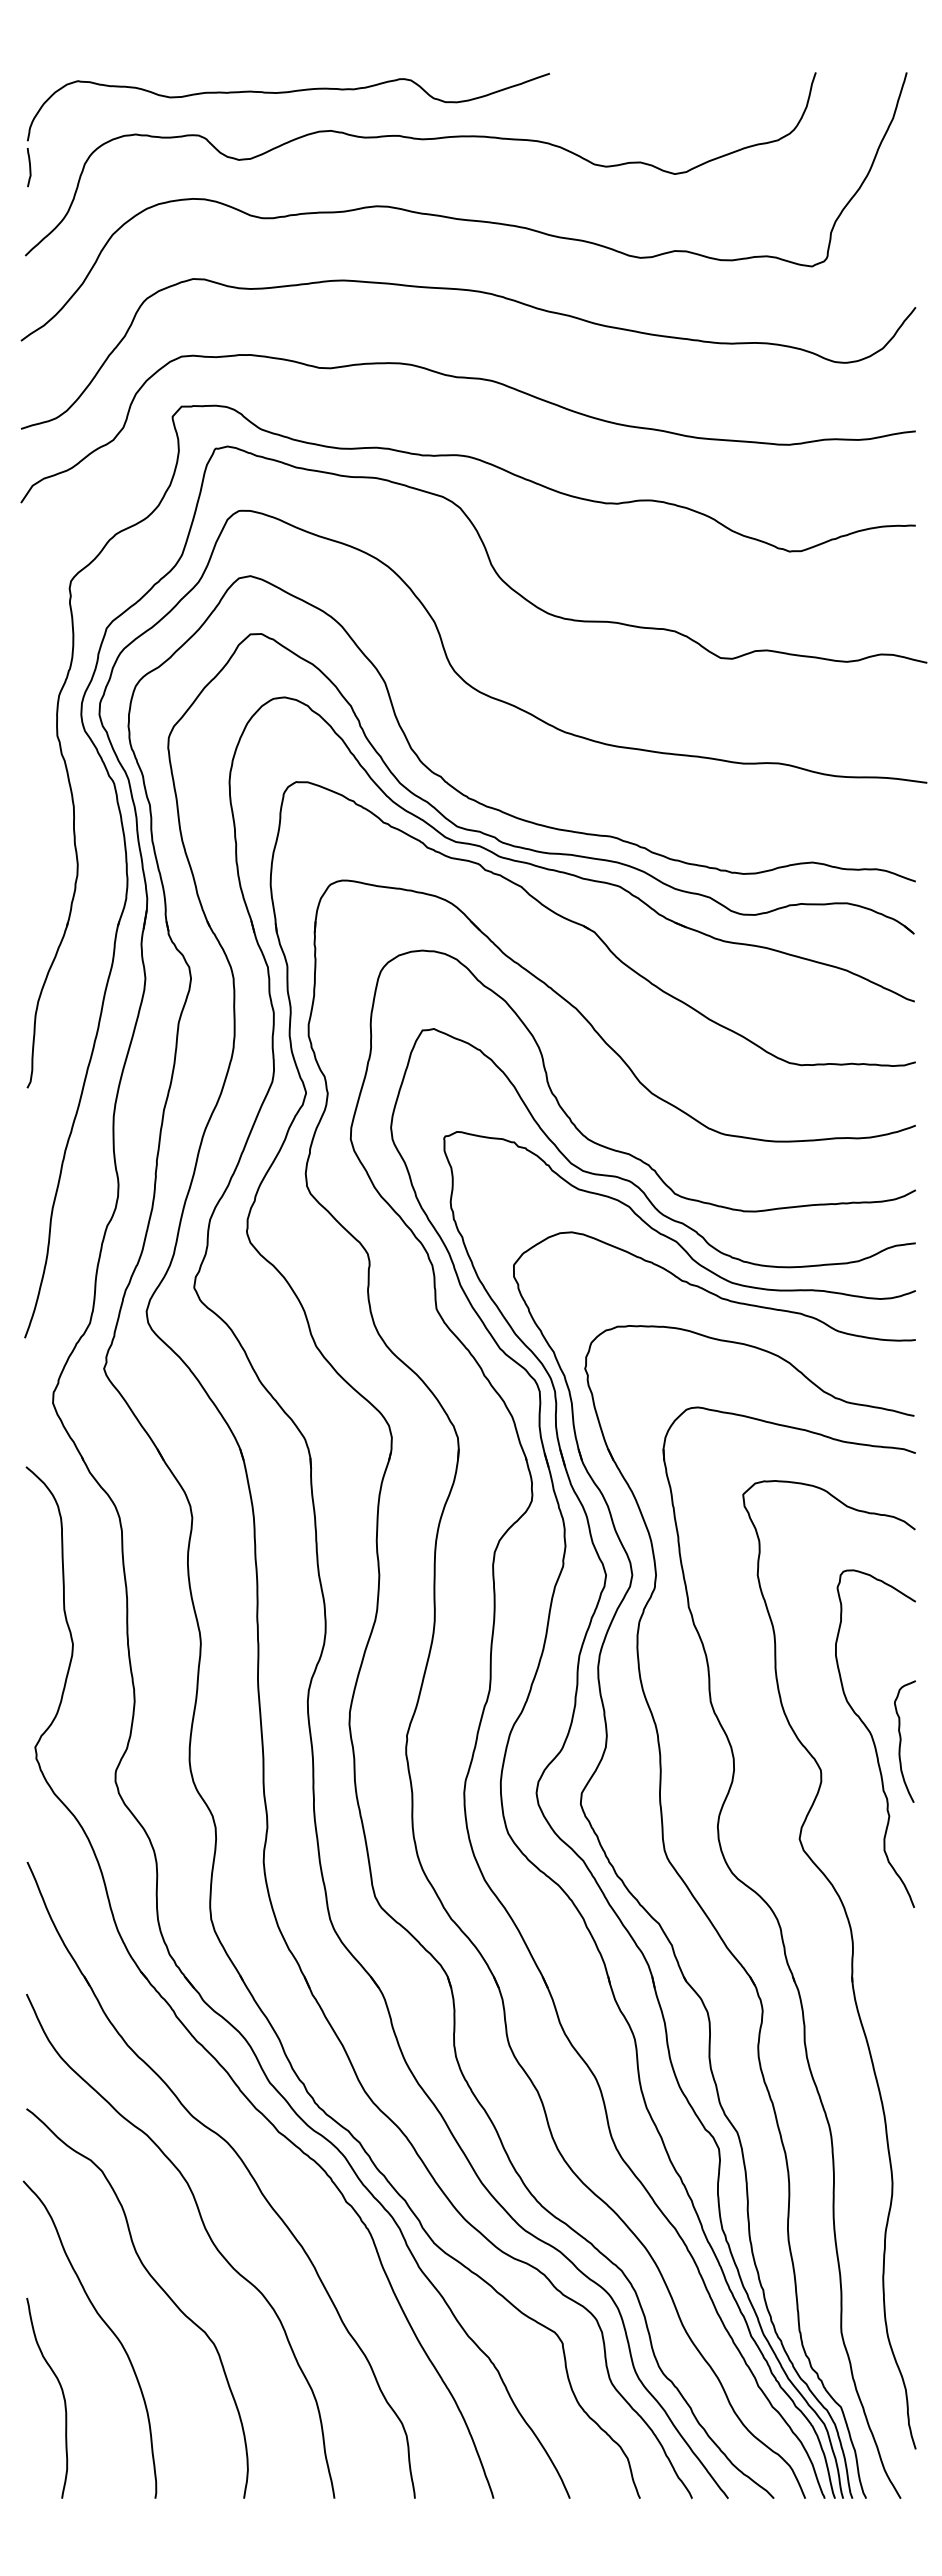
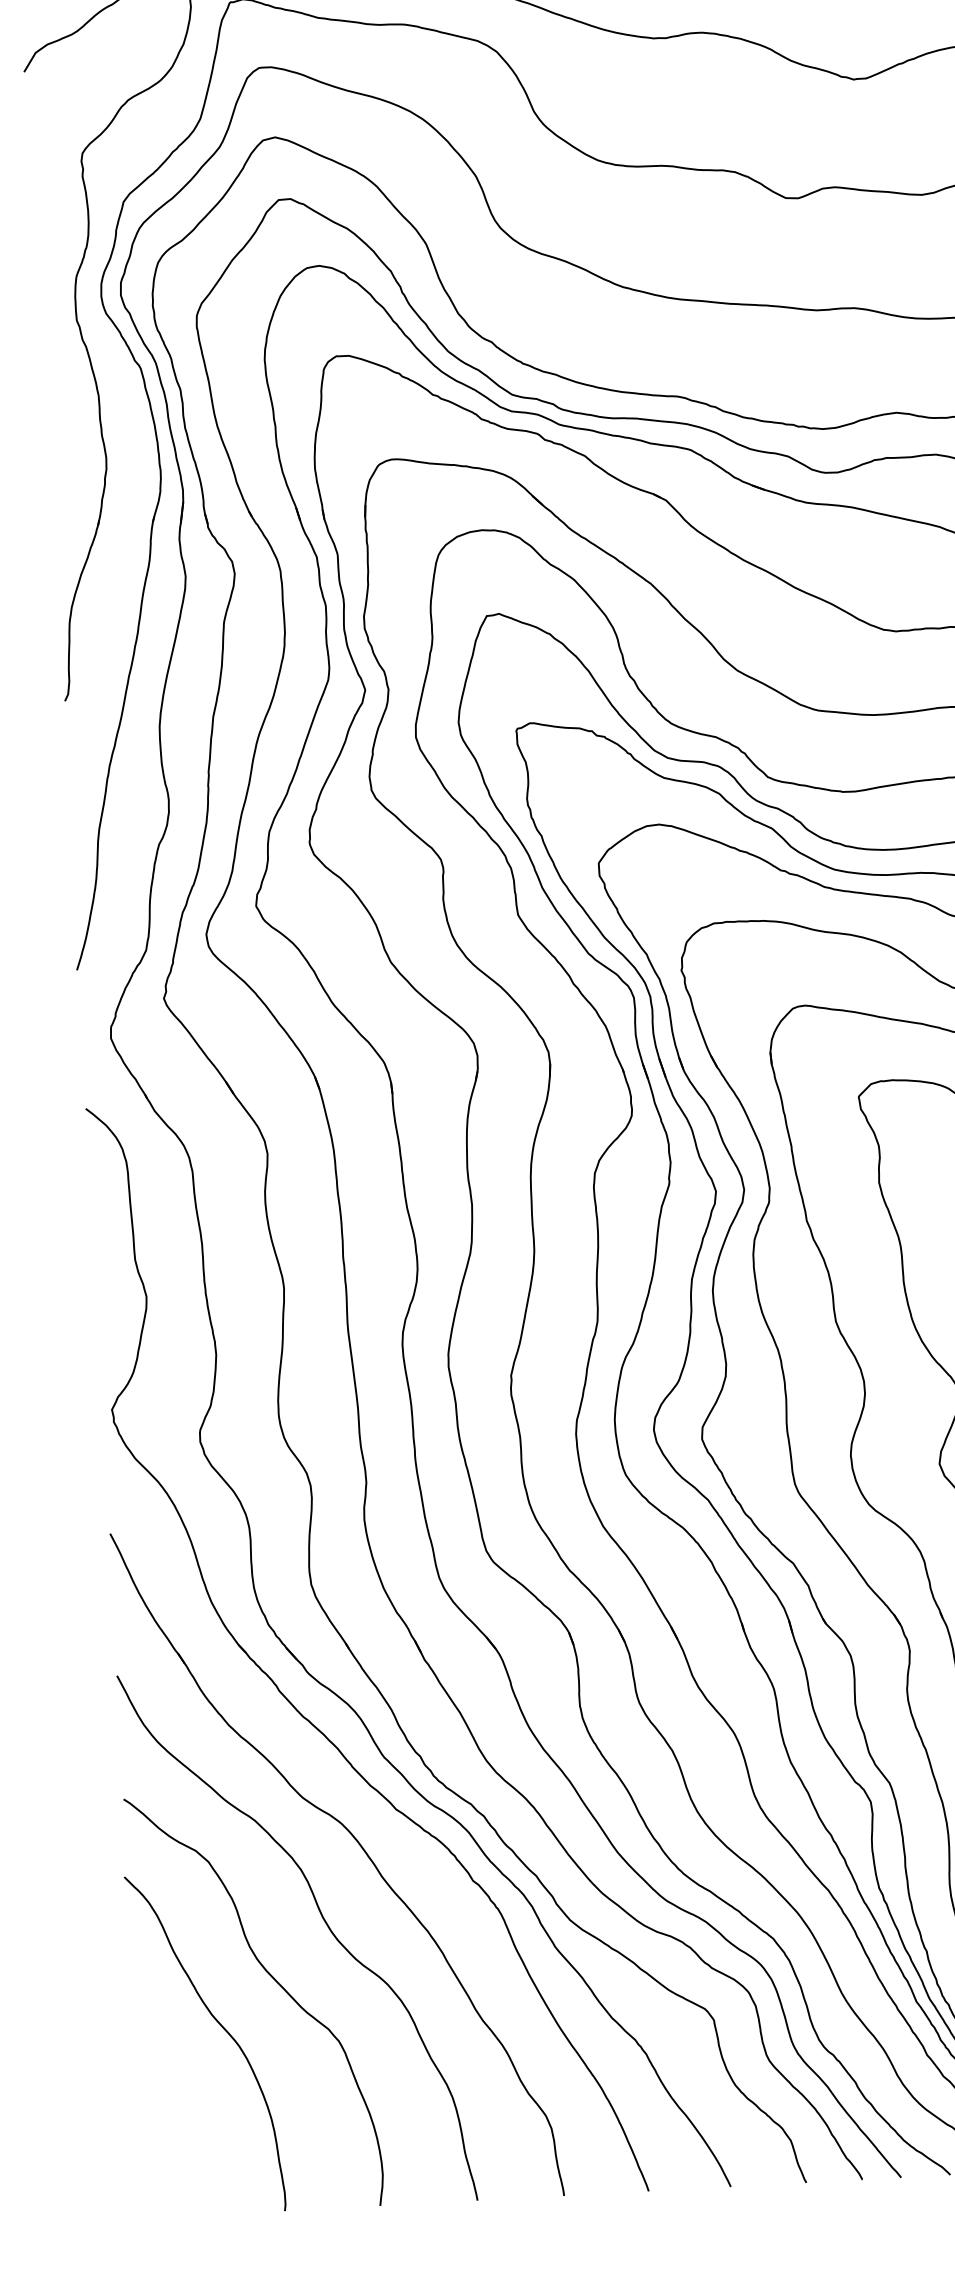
curve: (62, 2395) -> (179, 2105), removed

